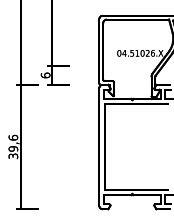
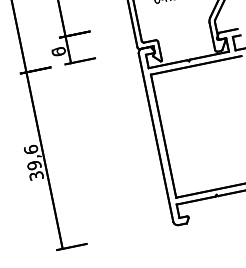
text: (44, 75) -> (57, 52), 6 -> 0

